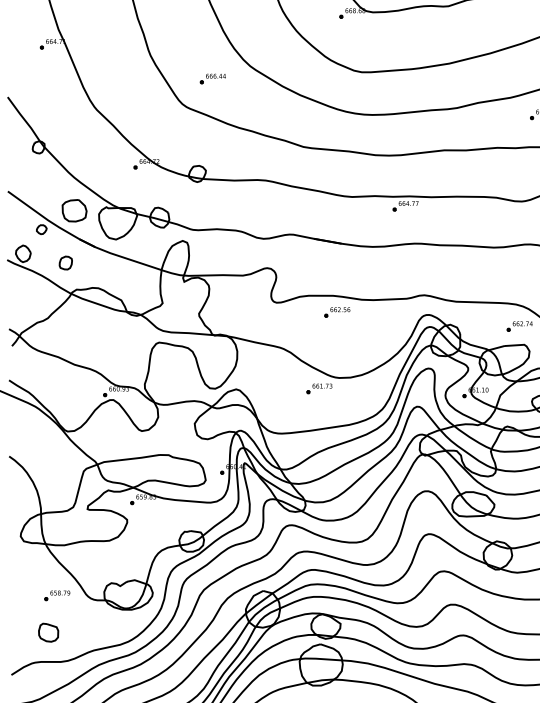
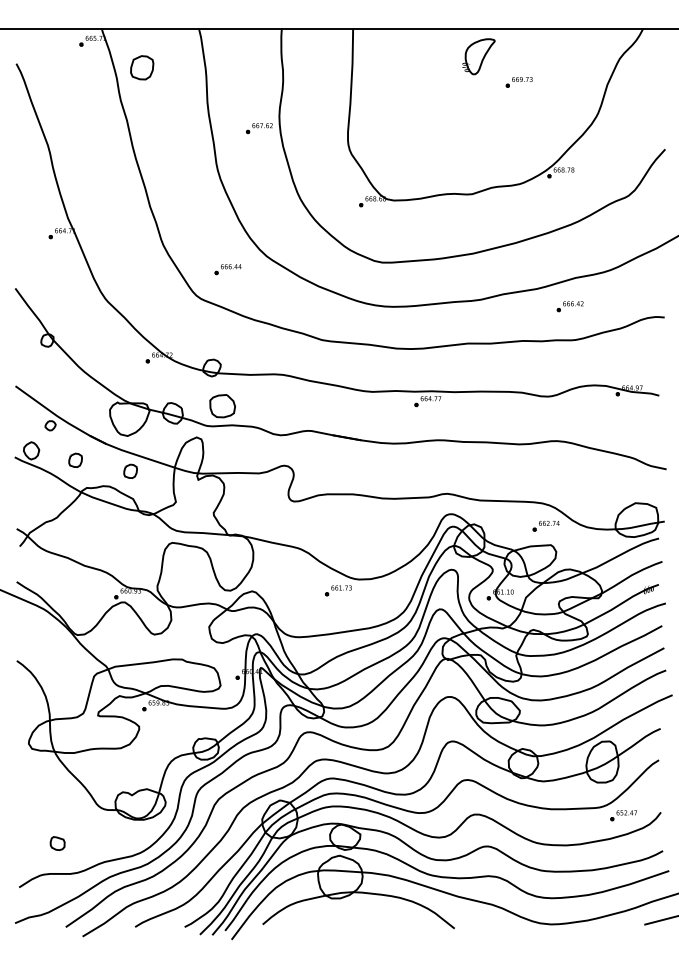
part: (74, 211) -> (222, 406), moved
part: (118, 272) -> (130, 470), added
part: (336, 312) -> (356, 511), removed
part: (57, 595) -> (66, 805), removed
part: (48, 632) -> (57, 843), size x0.7

